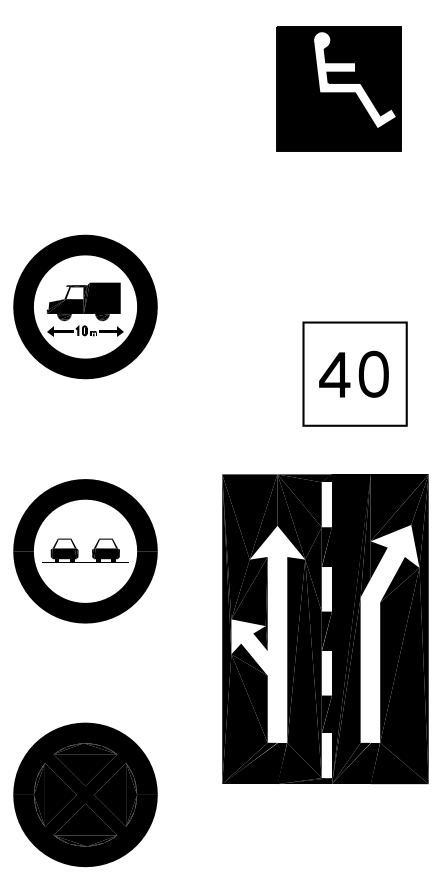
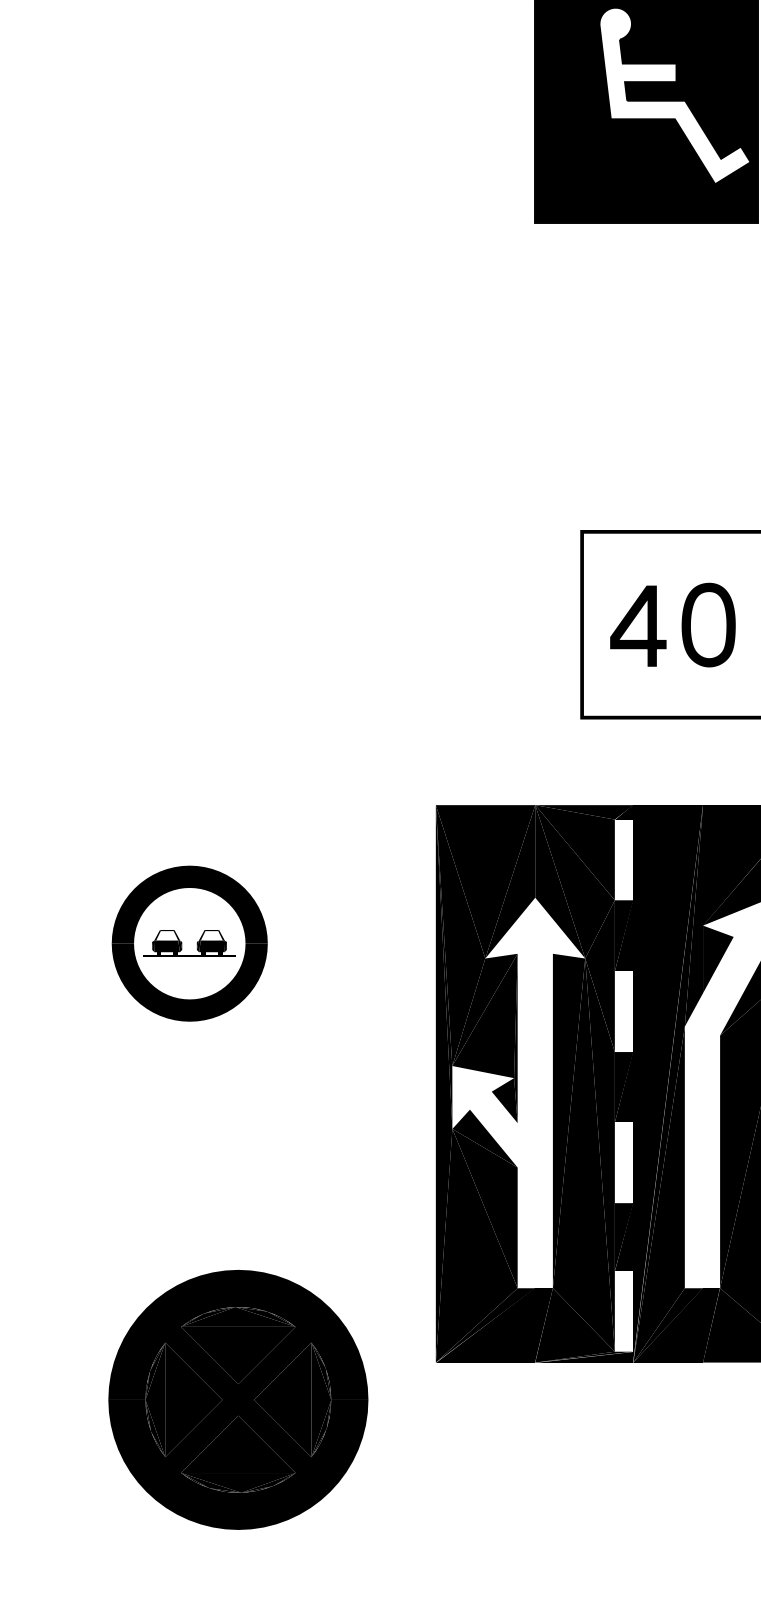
part: (85, 306) -> (189, 503), removed
part: (85, 551) -> (189, 943), size x0.6
part: (85, 794) -> (238, 1399), moved

